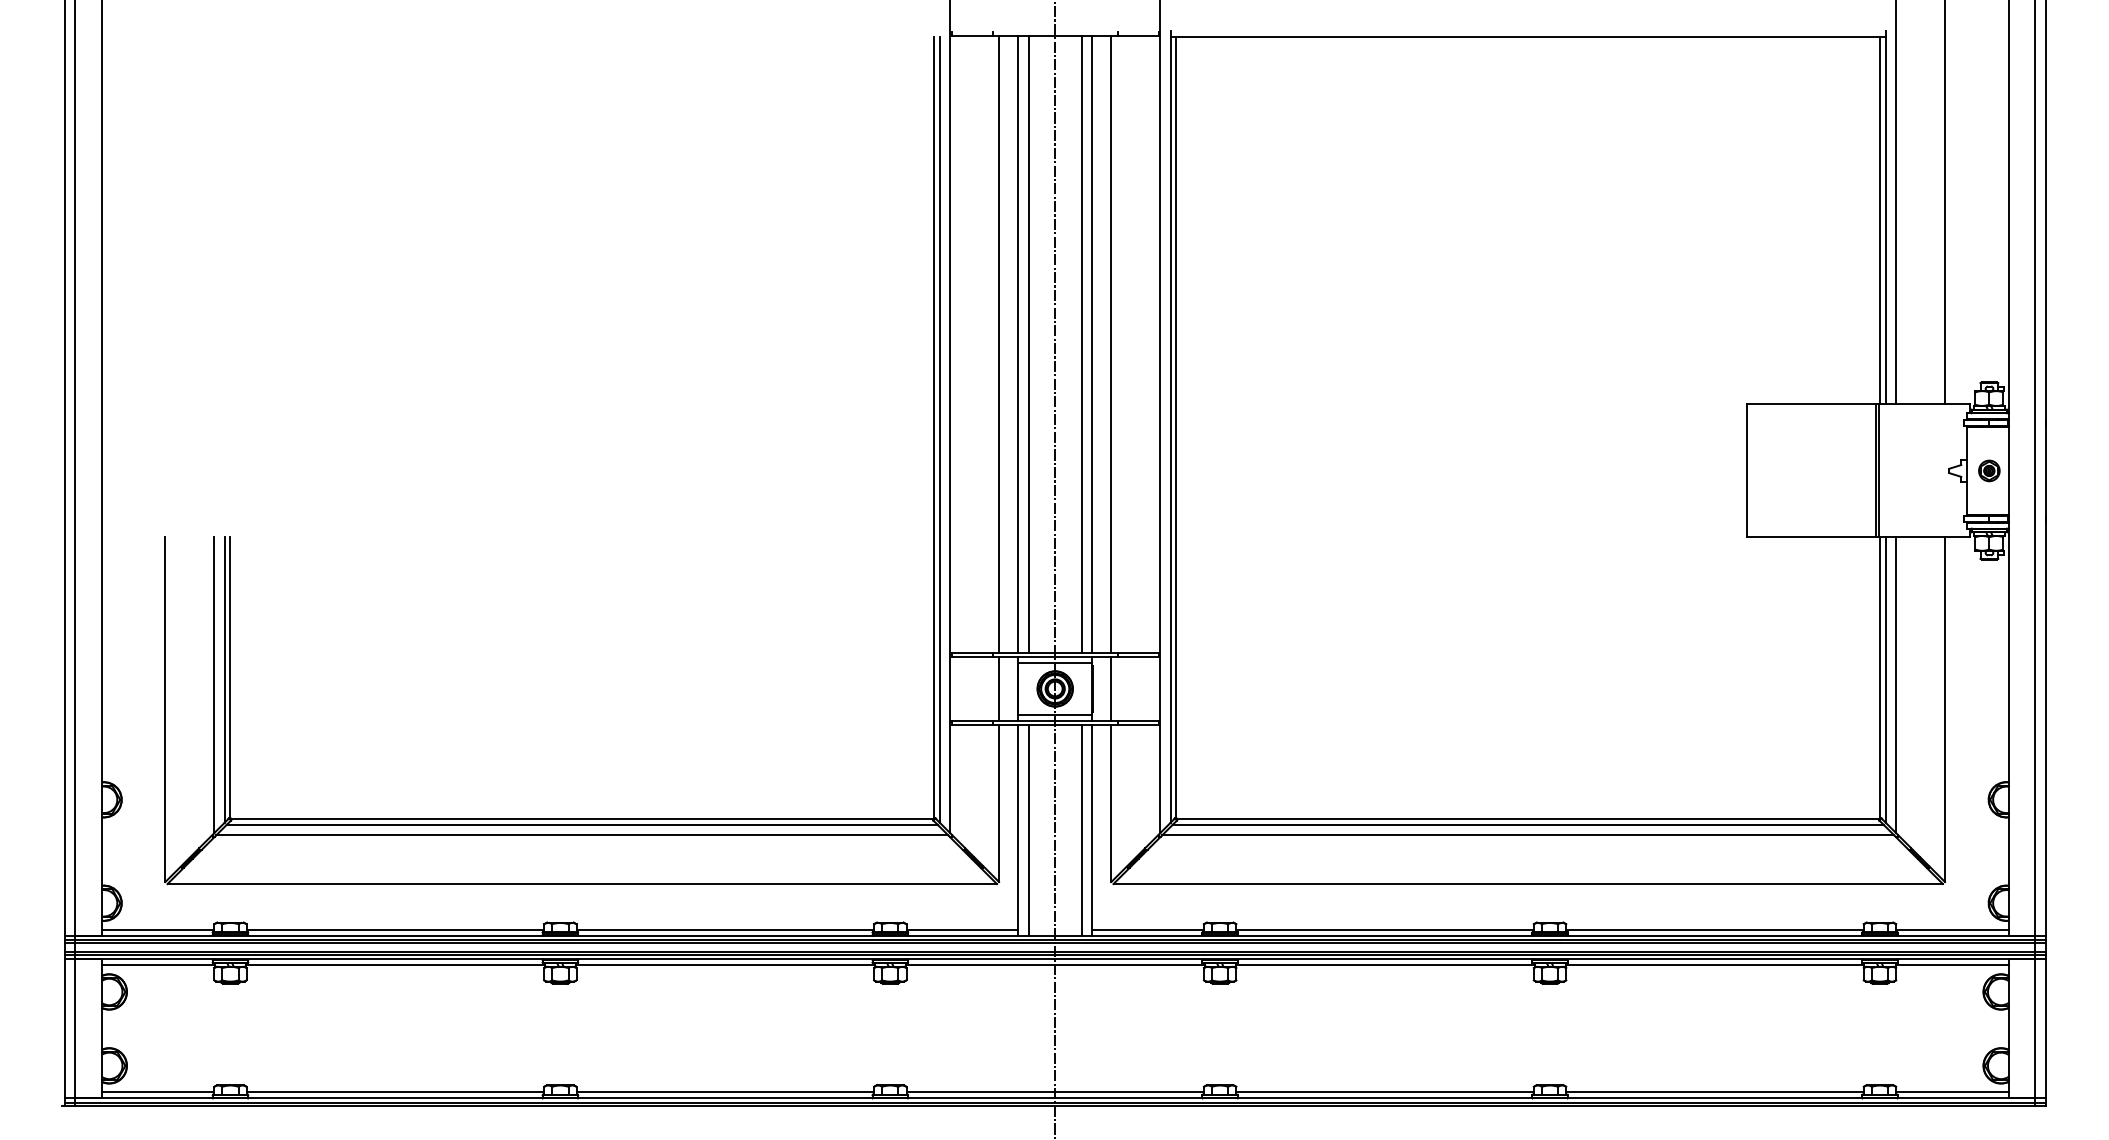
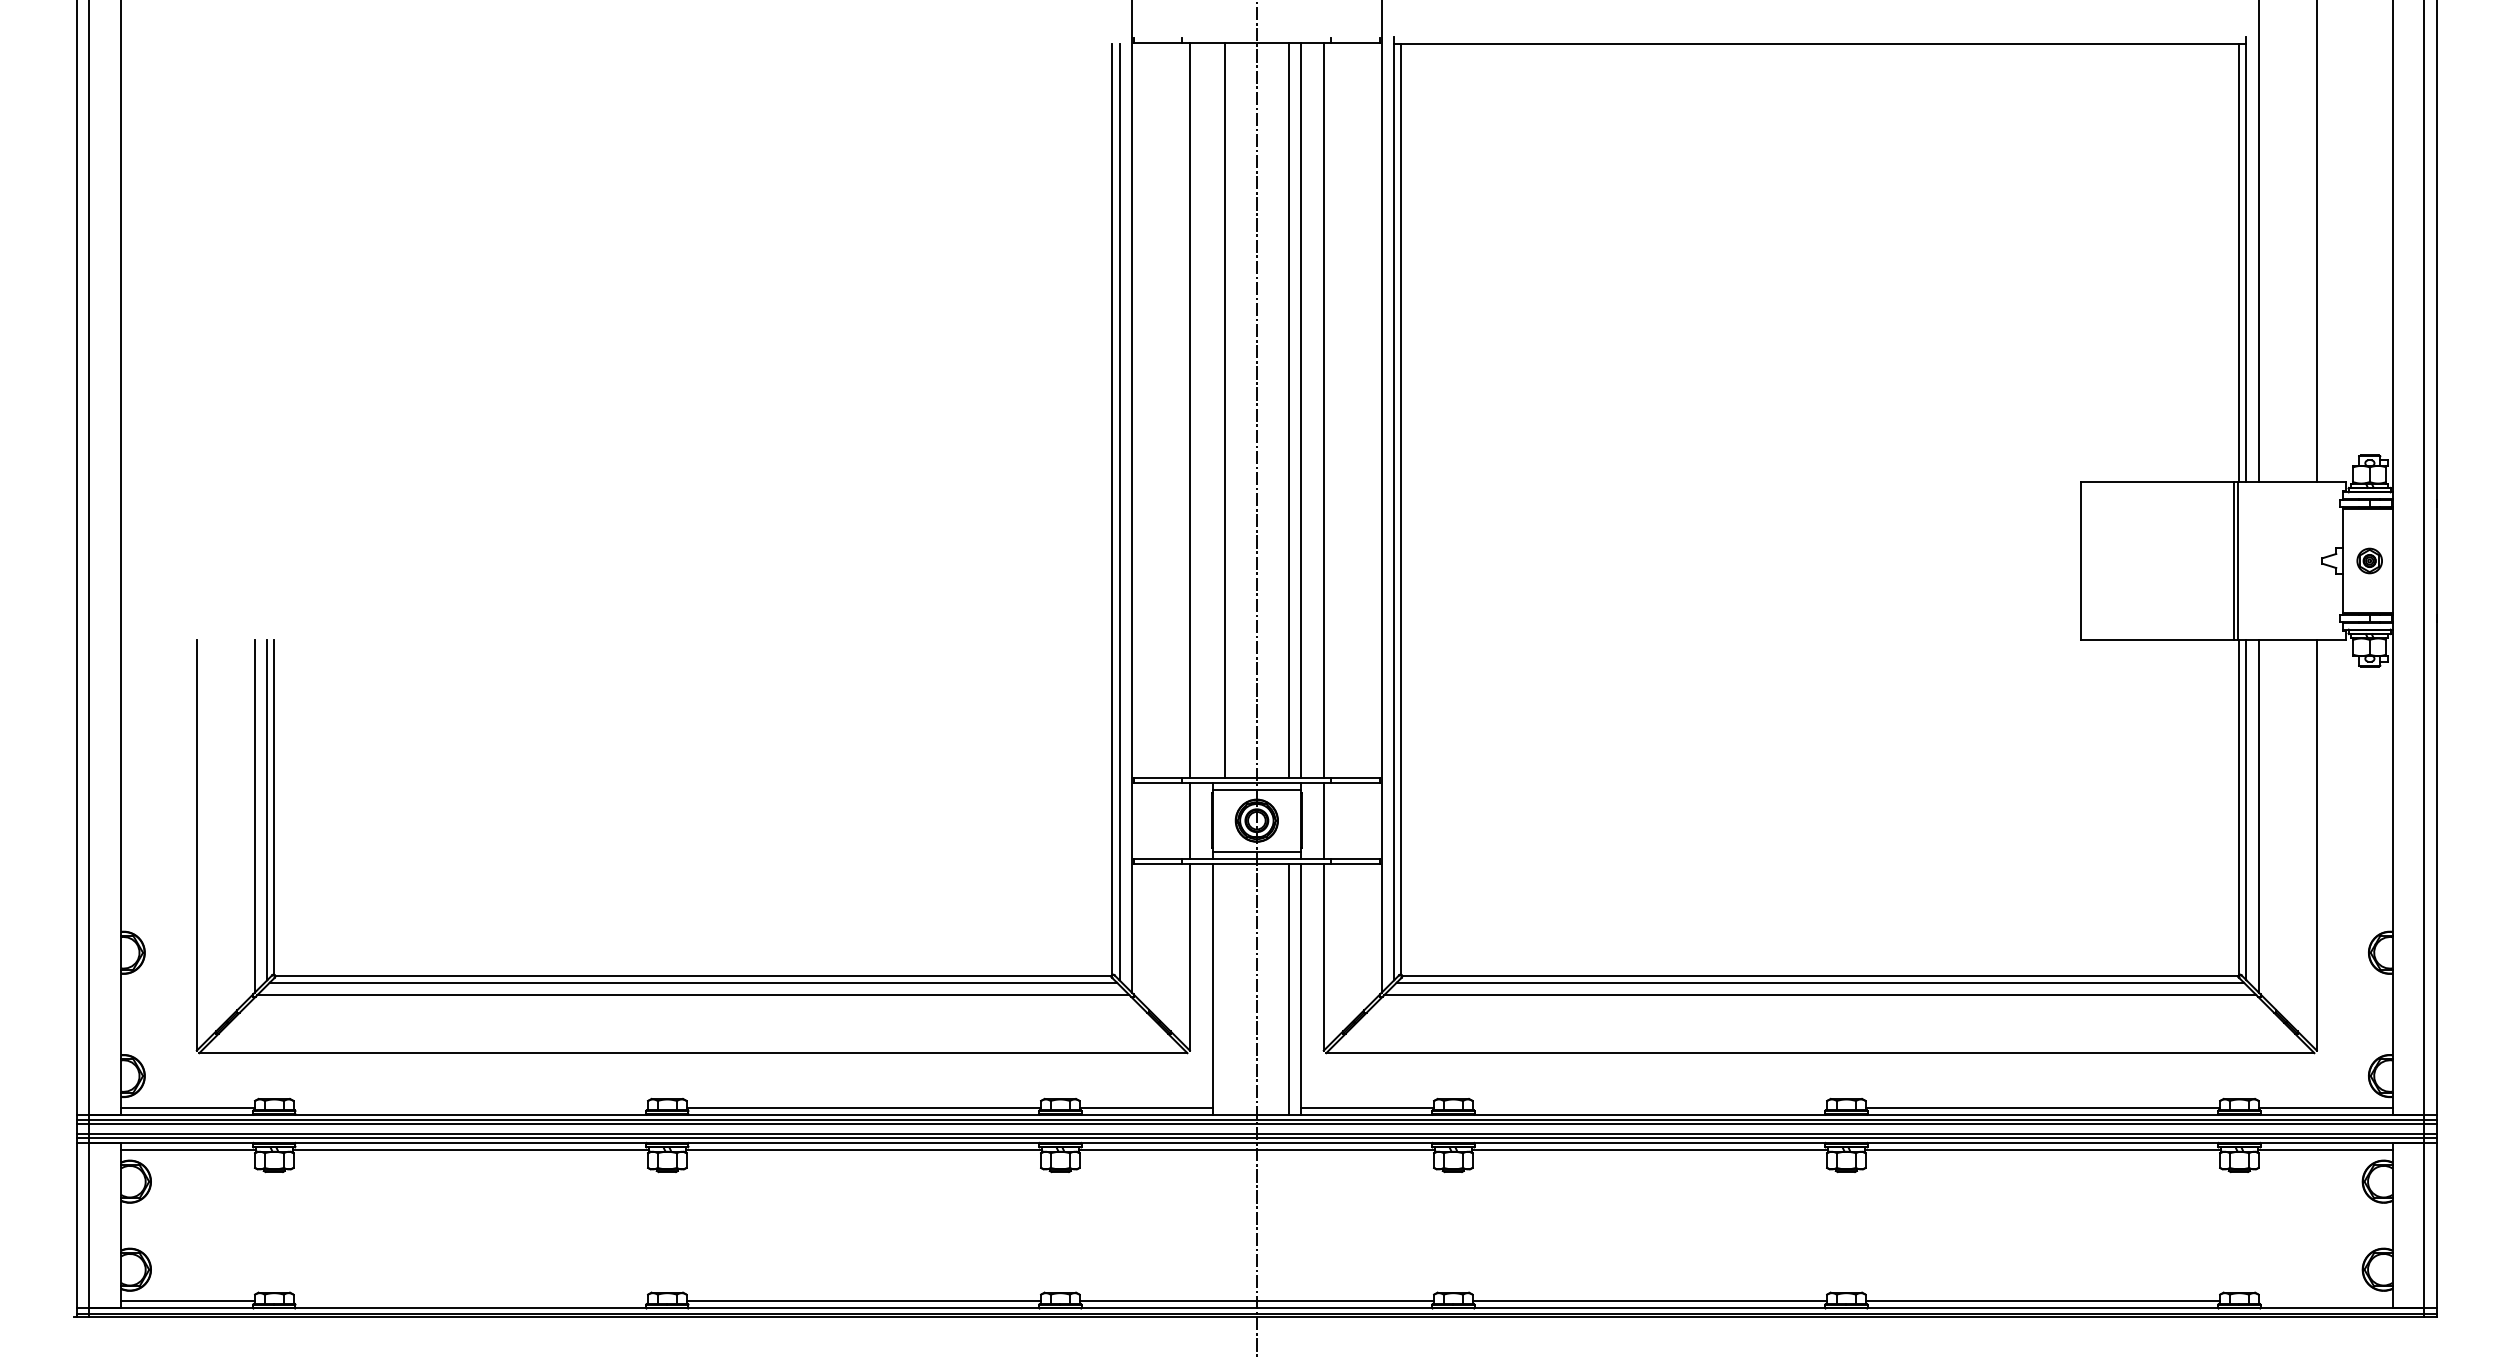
line: (1017, 344) -> (1212, 410), removed
line: (1028, 829) -> (1225, 988), removed
line: (395, 929) -> (470, 1107), removed
line: (1384, 929) -> (1649, 1107), removed
line: (395, 1092) -> (470, 1301), removed
line: (1952, 1092) -> (2325, 1301), removed

